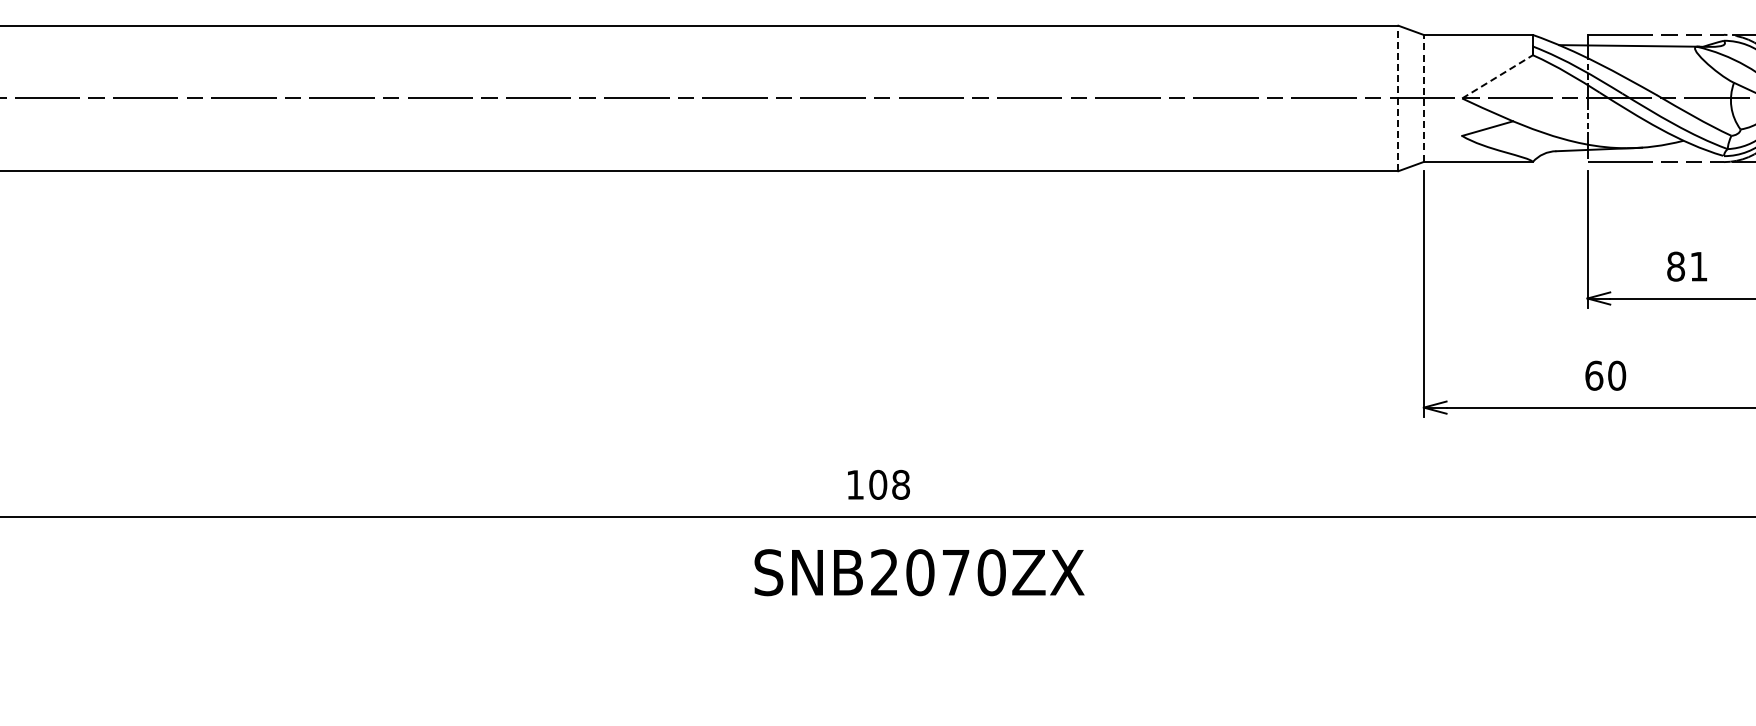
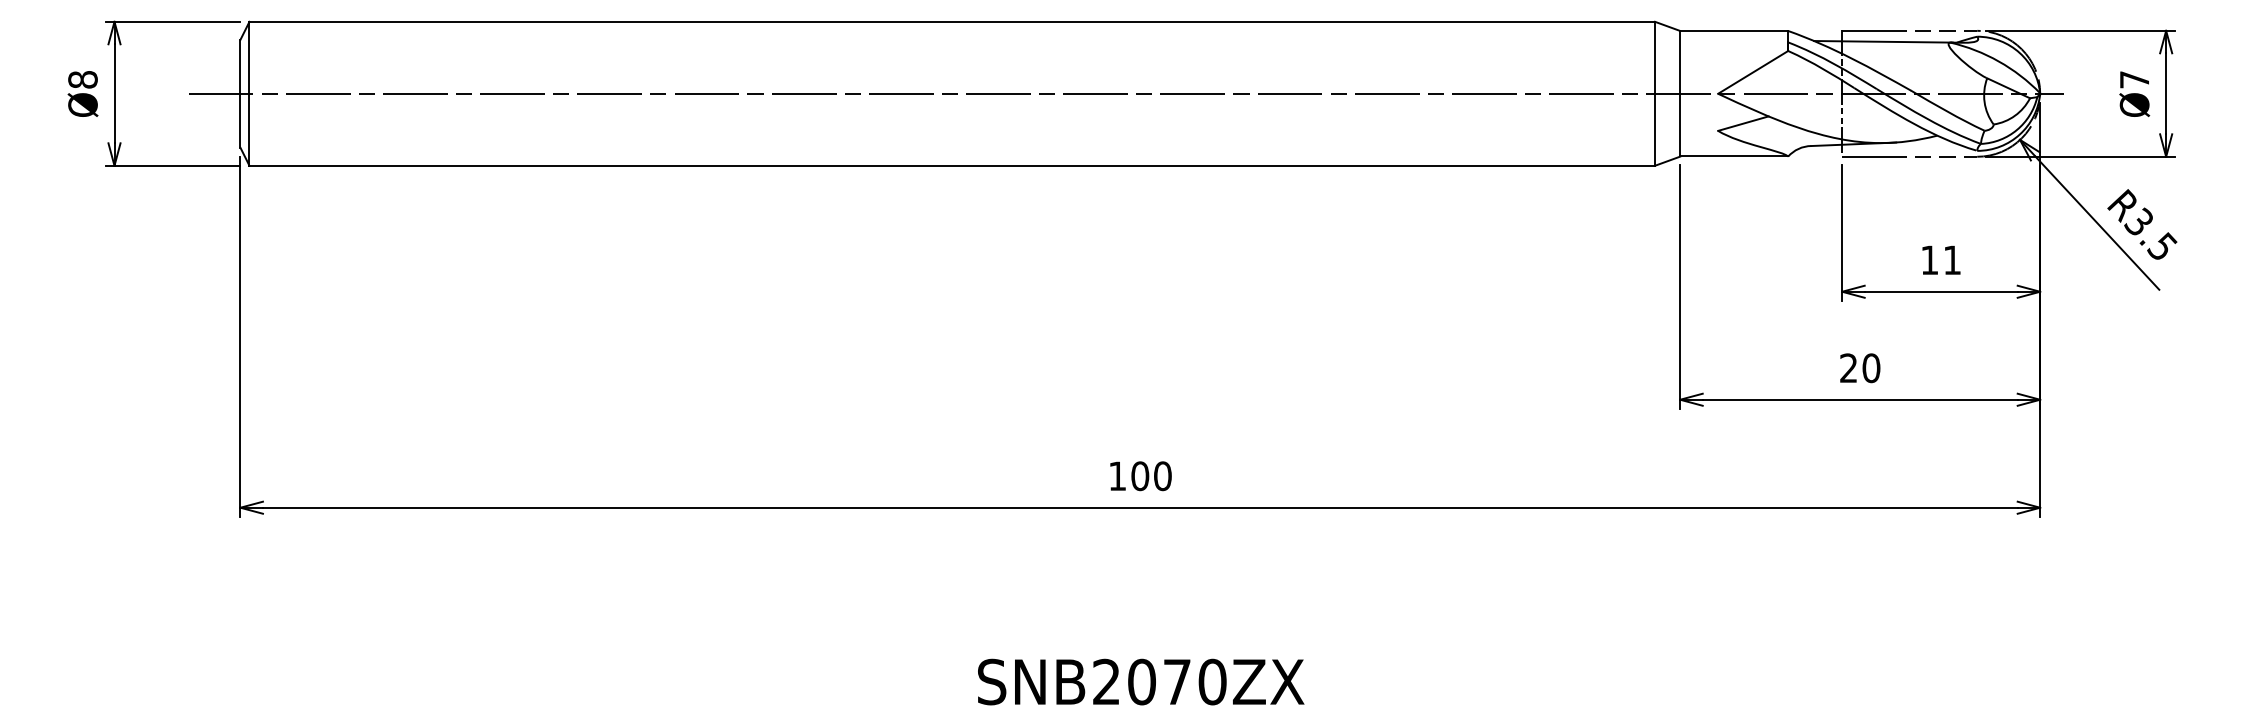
line: (1497, 76) -> (1753, 72), dashed -> solid
line: (1398, 98) -> (1655, 93), dashed -> solid
line: (1424, 98) -> (1680, 93), dashed -> solid
text: (1675, 266) -> (1929, 260), 81 -> 11
text: (1593, 376) -> (1848, 368), 60 -> 20
text: (900, 485) -> (1162, 476), 108 -> 100
text: (919, 572) -> (1141, 681), moved

